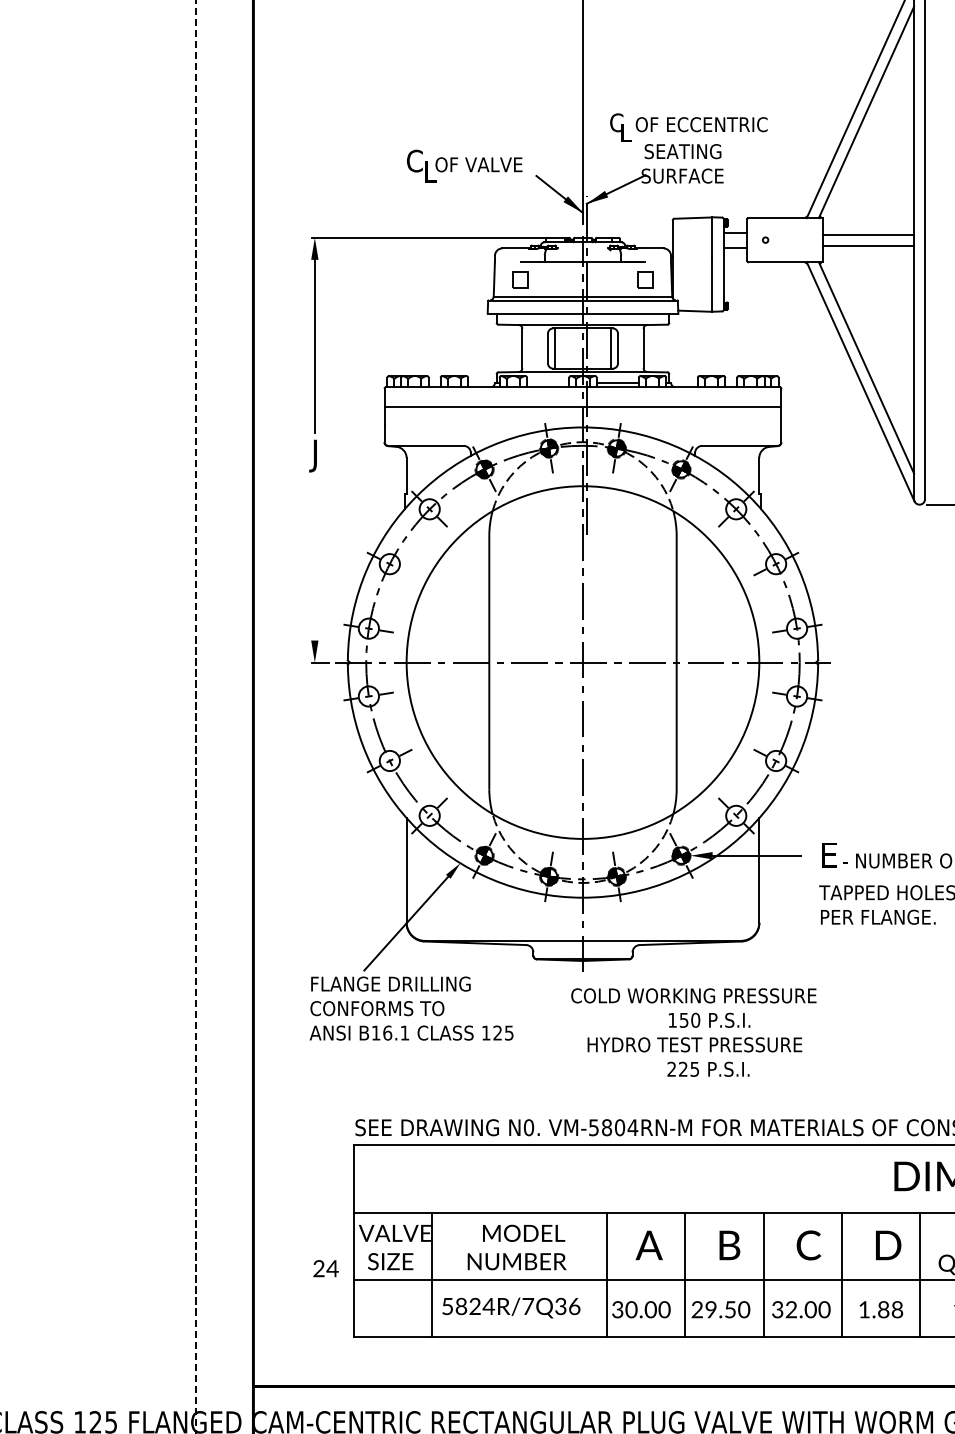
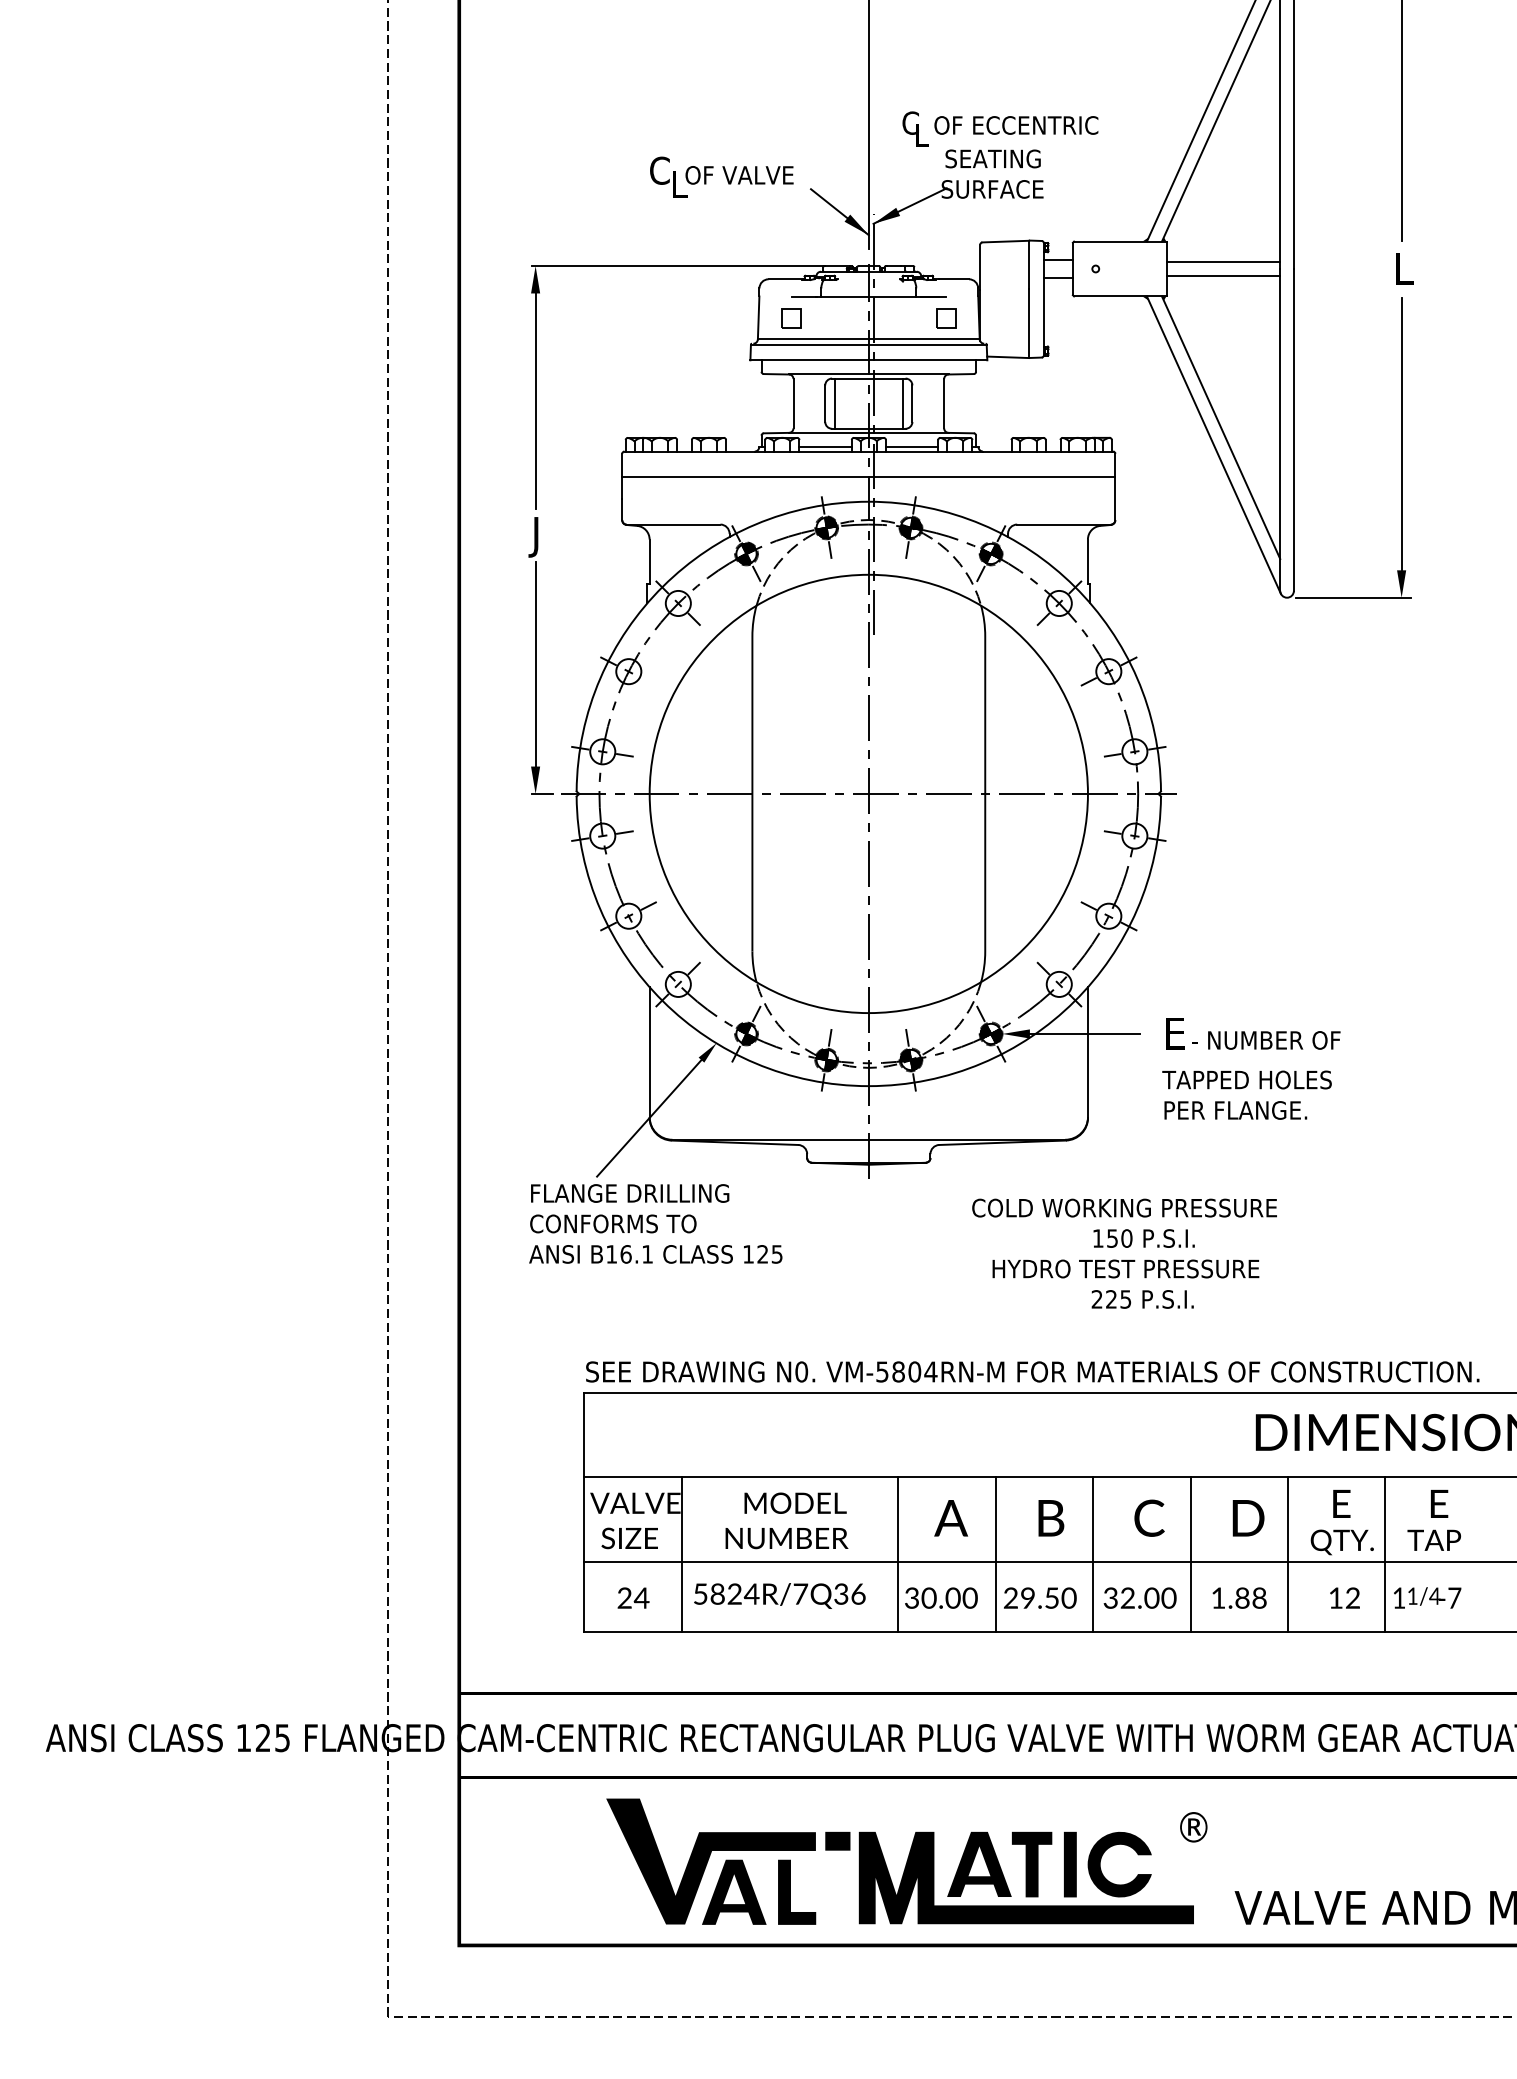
line: (548, 383) -> (825, 447), added
line: (314, 558) -> (535, 664), added
text: (693, 1032) -> (1124, 1253), moved
text: (326, 1268) -> (633, 1597), moved

